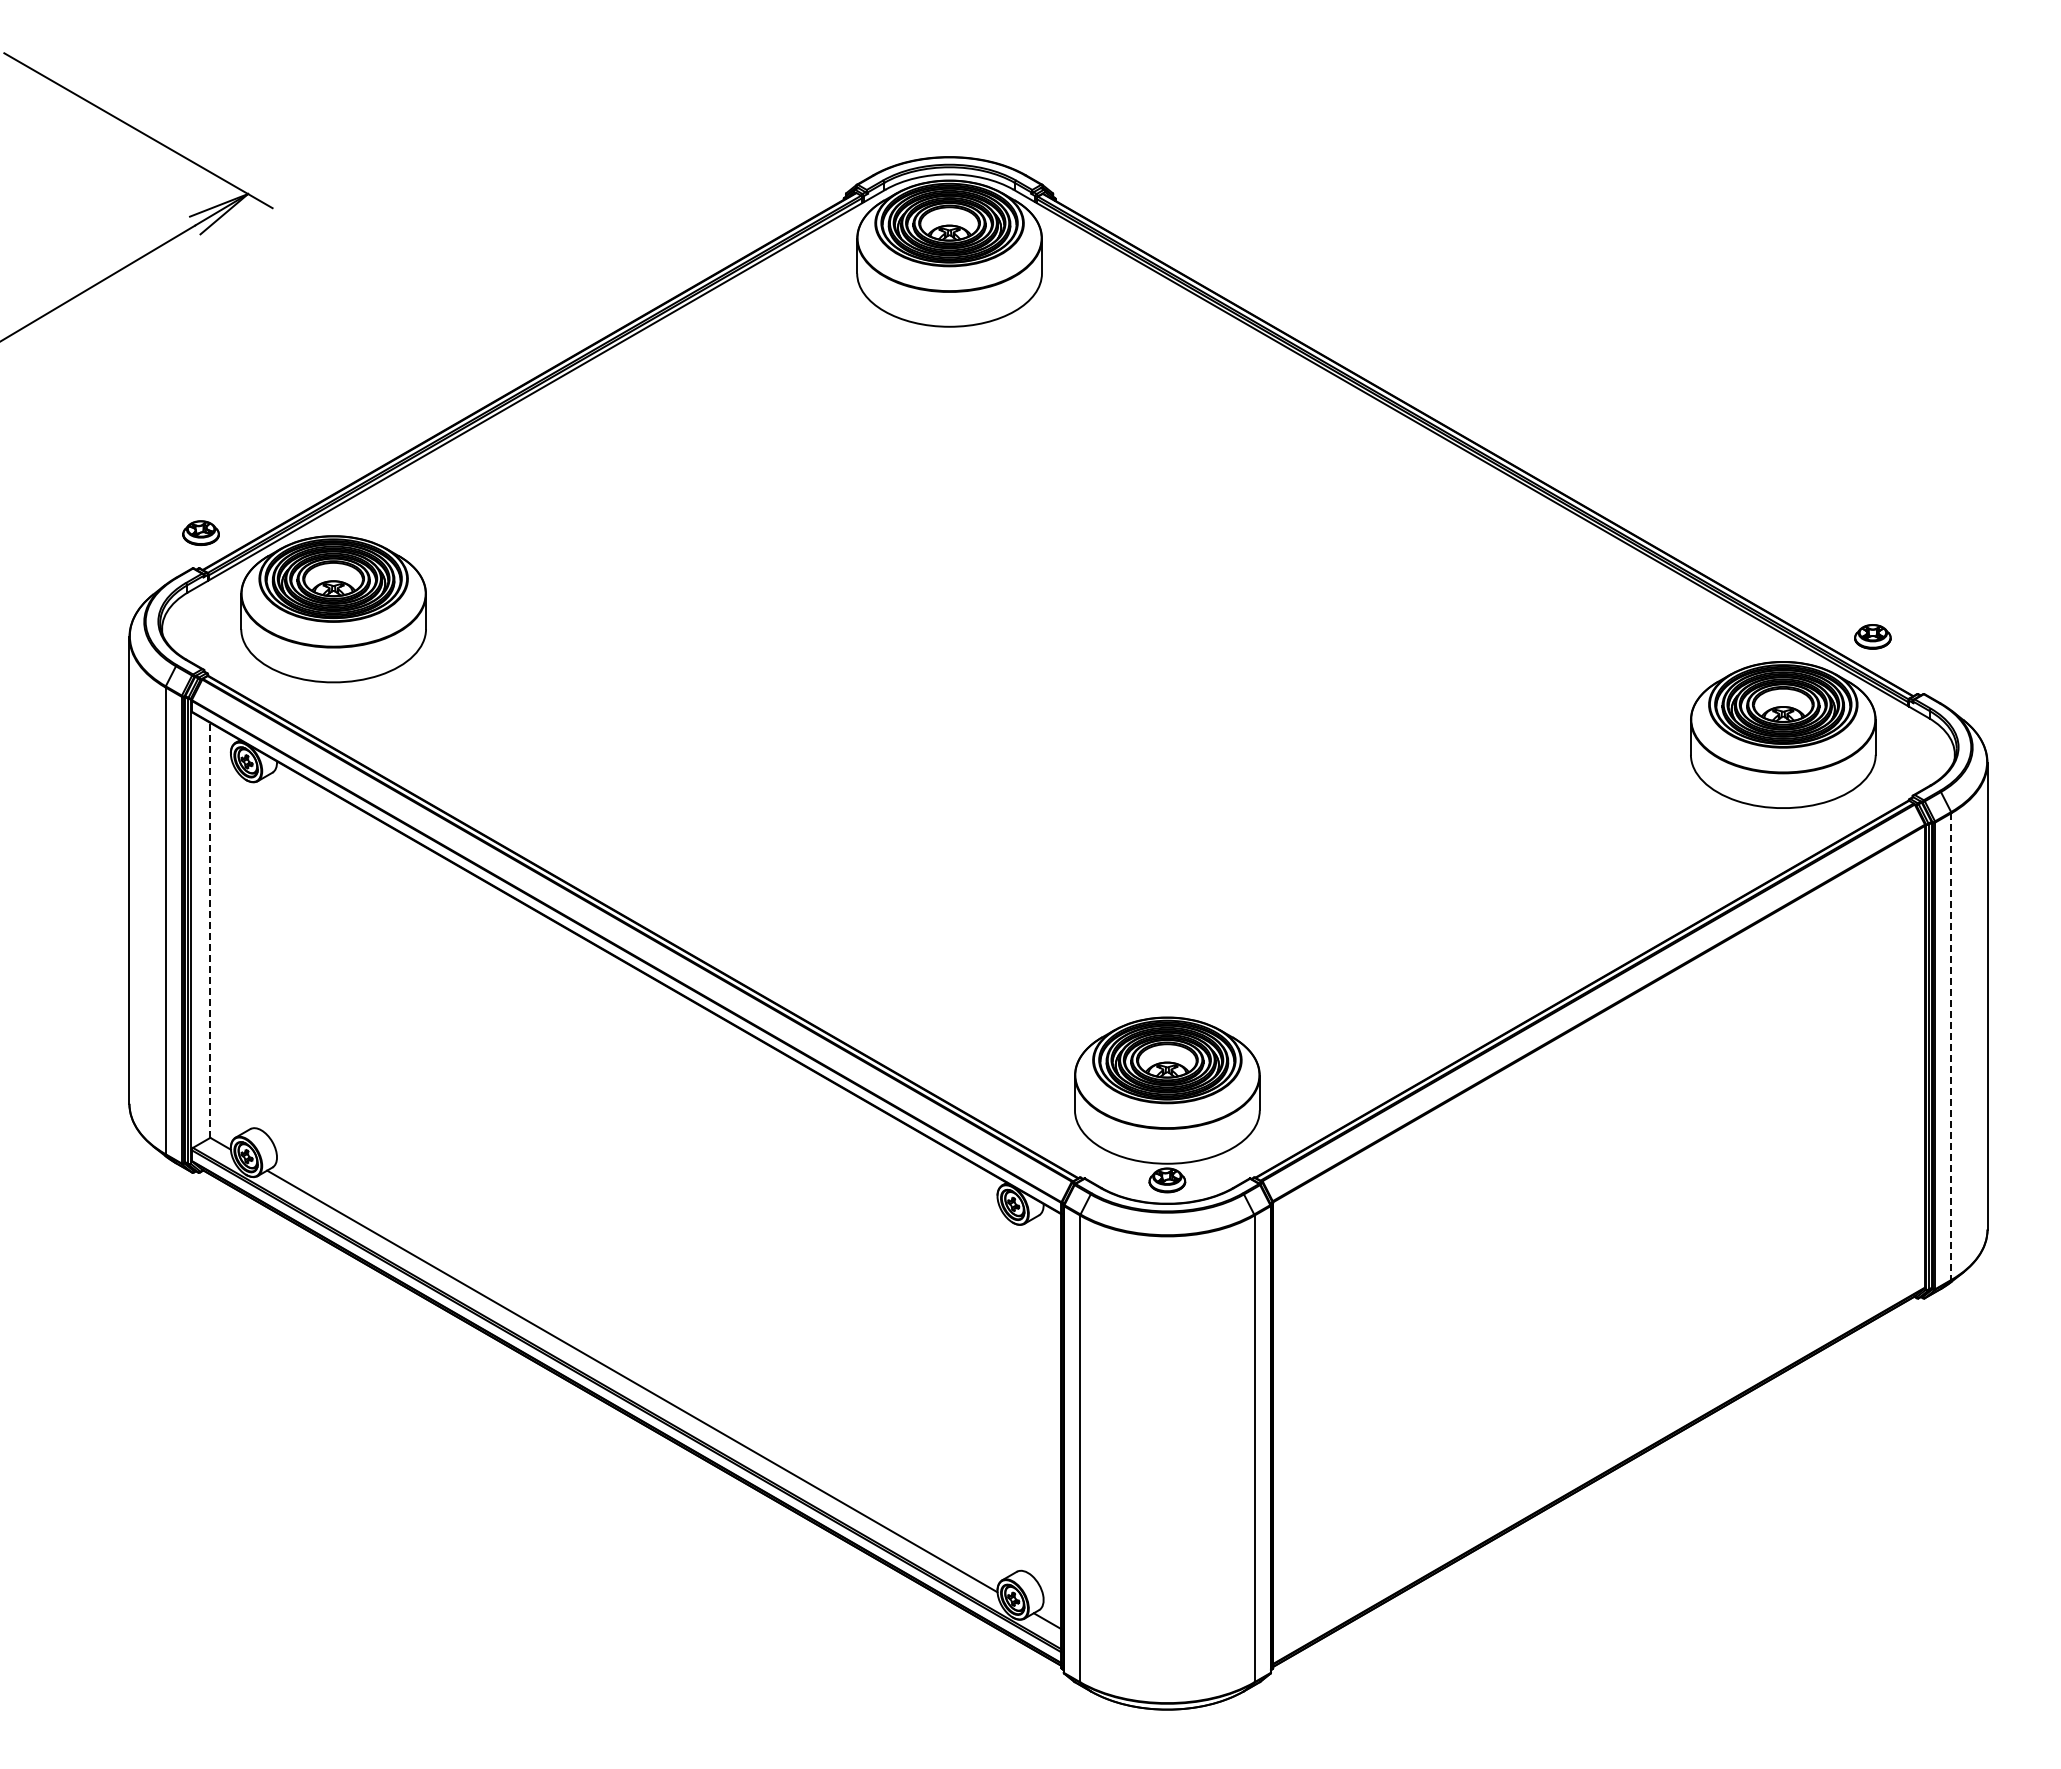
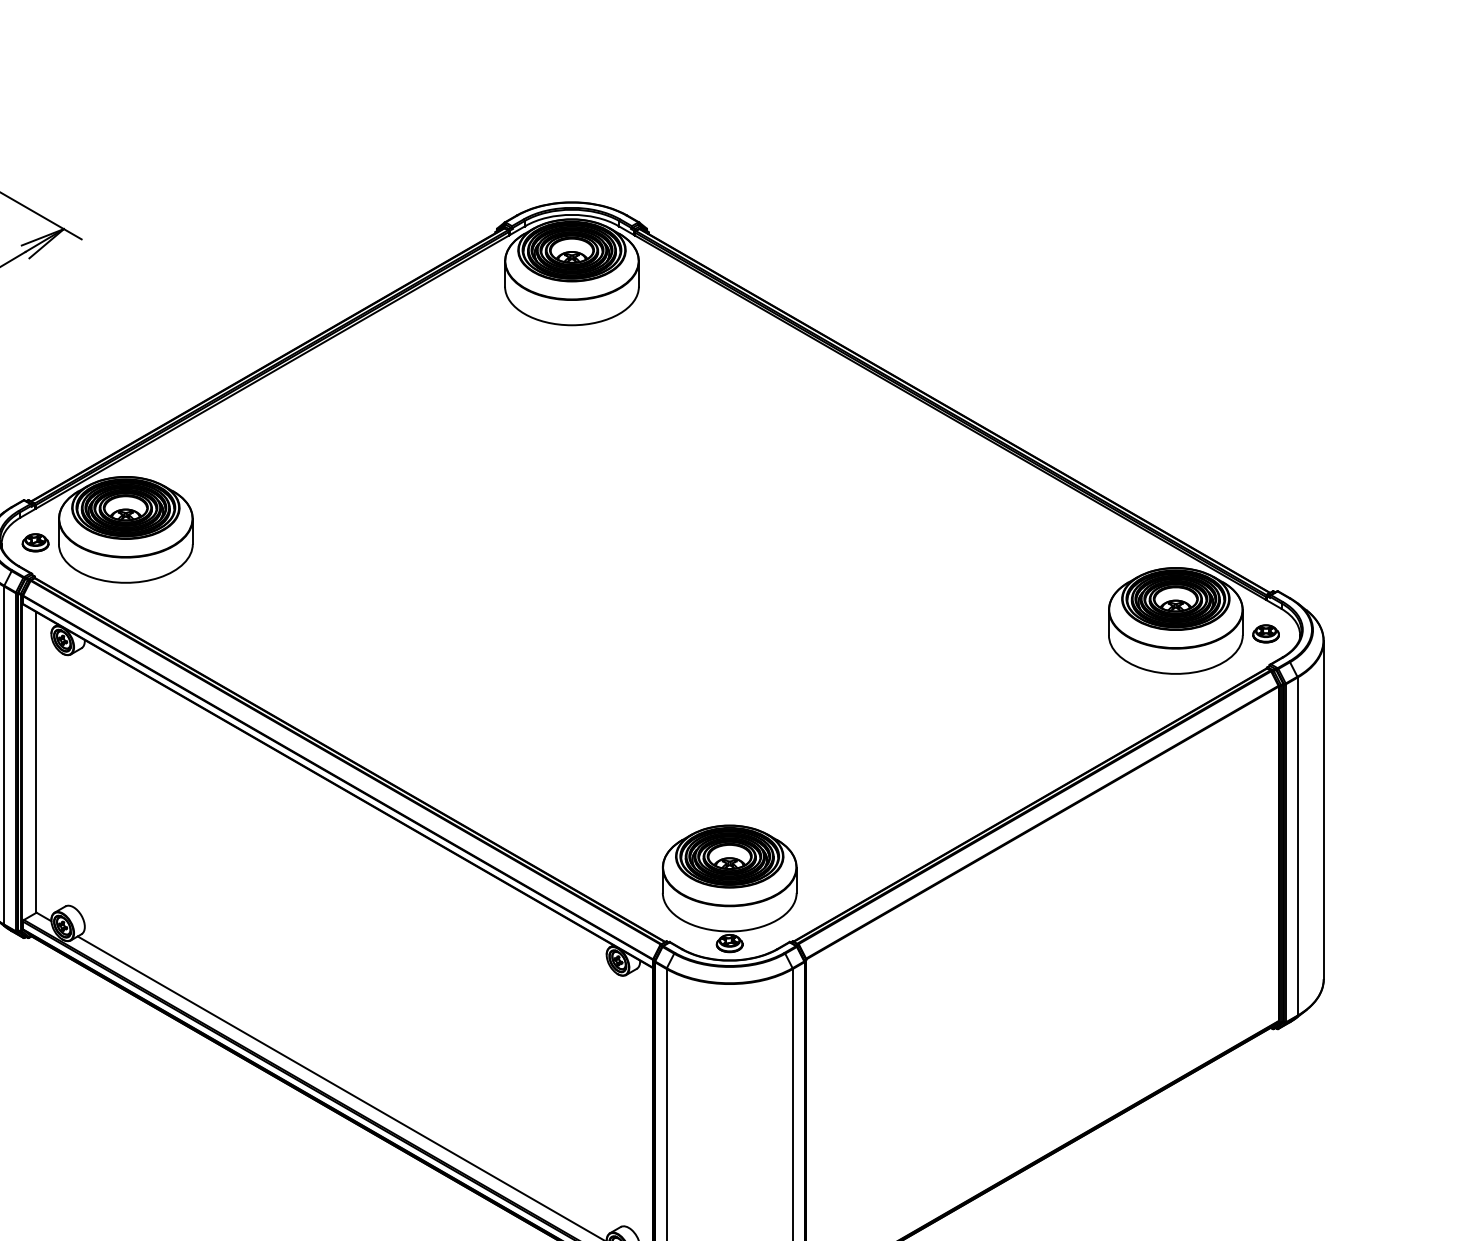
part: (200, 532) -> (35, 542), moved
part: (1872, 636) -> (1265, 633), moved
line: (210, 929) -> (36, 761), dashed -> solid
line: (1951, 1047) -> (1297, 847), dashed -> solid

